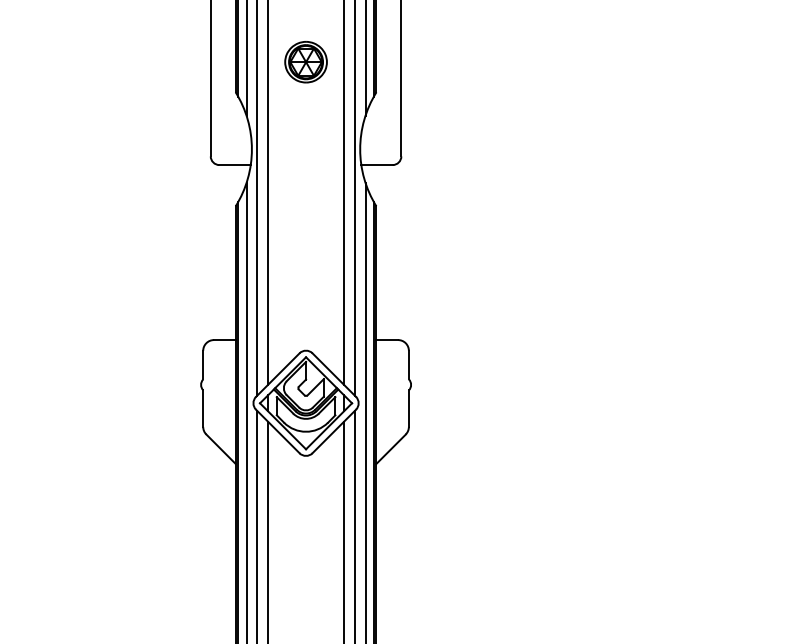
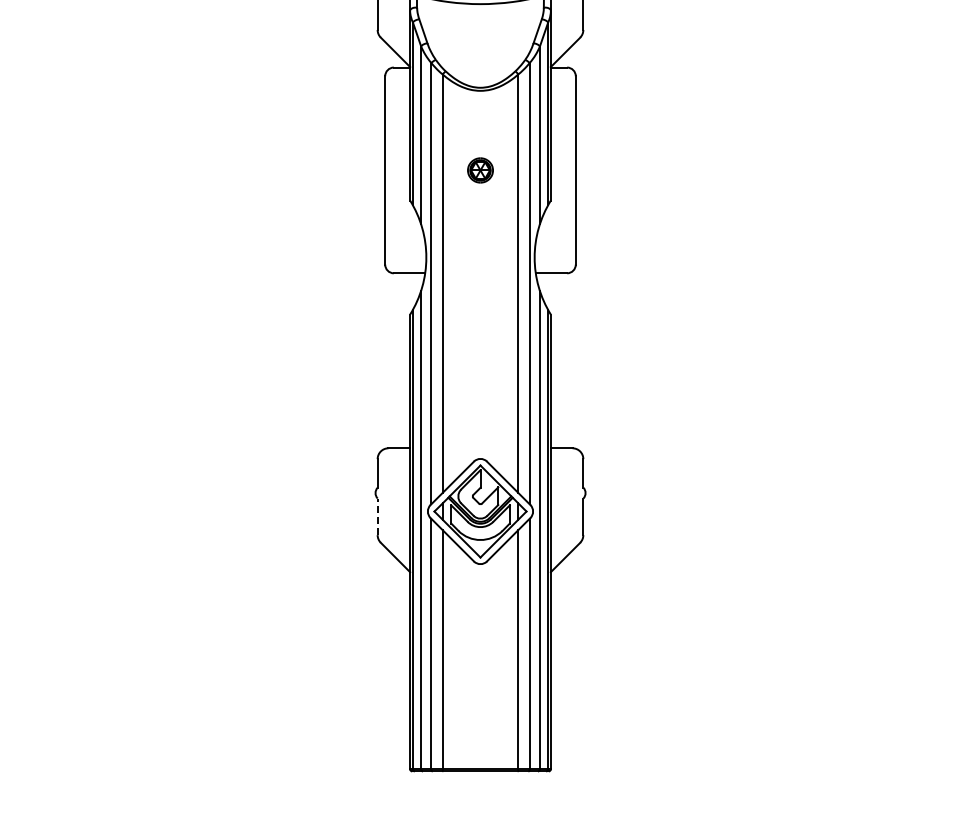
part: (306, 62) -> (480, 170), size x0.6
line: (203, 408) -> (377, 516), solid -> dashed

